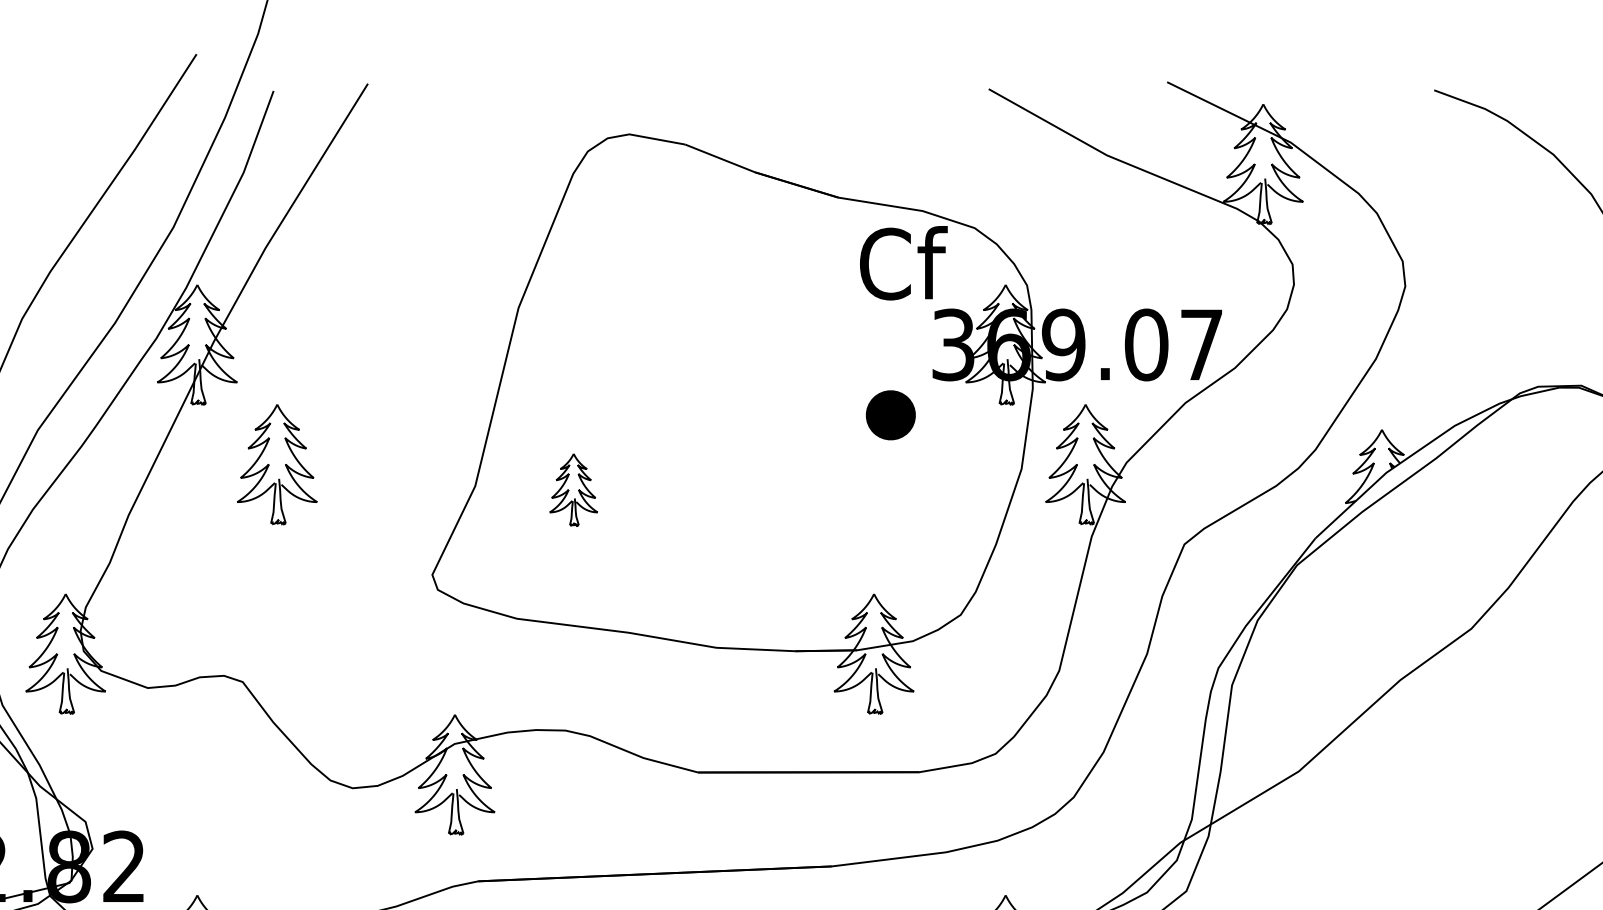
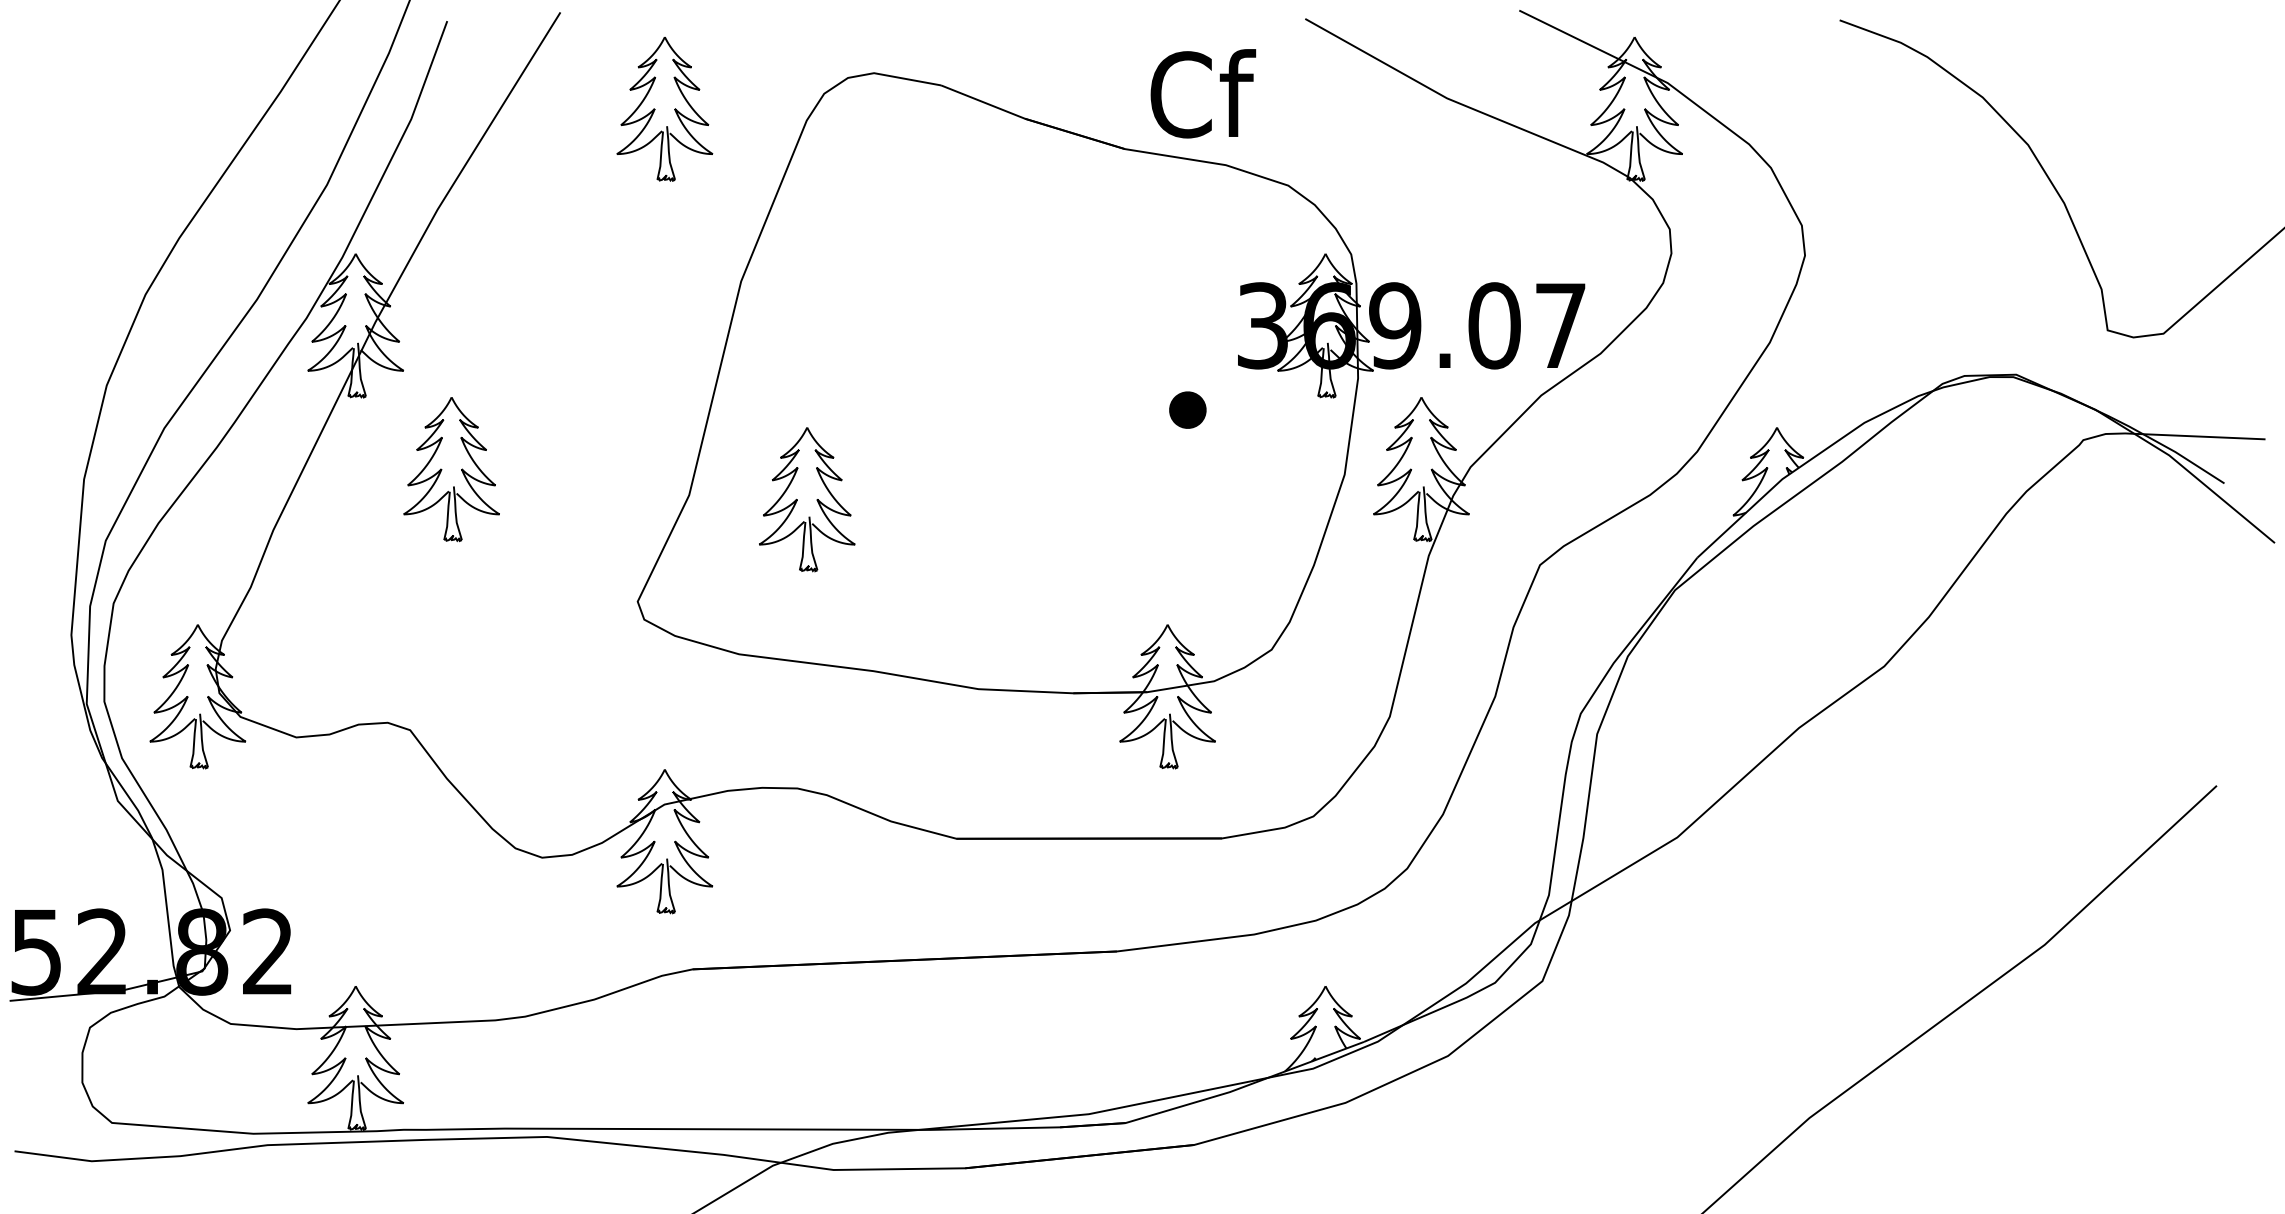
part: (454, 163) -> (664, 108), added
text: (903, 262) -> (1203, 93), moved
part: (890, 414) -> (1187, 409), size x0.62
part: (573, 489) -> (807, 499), size x1.67

